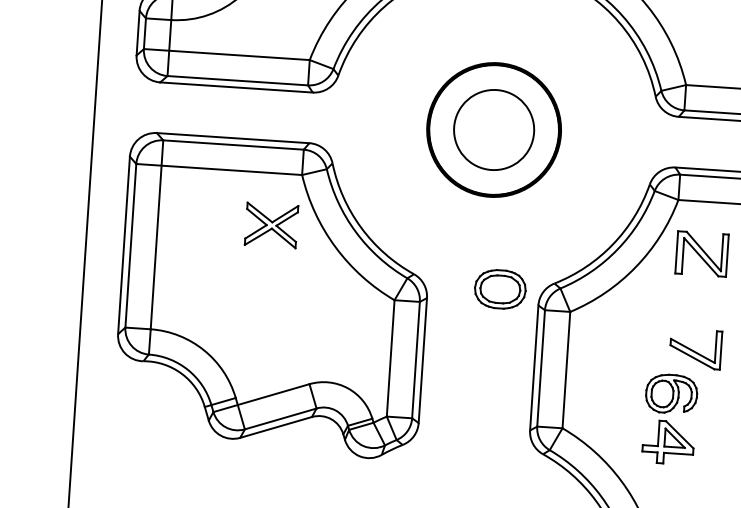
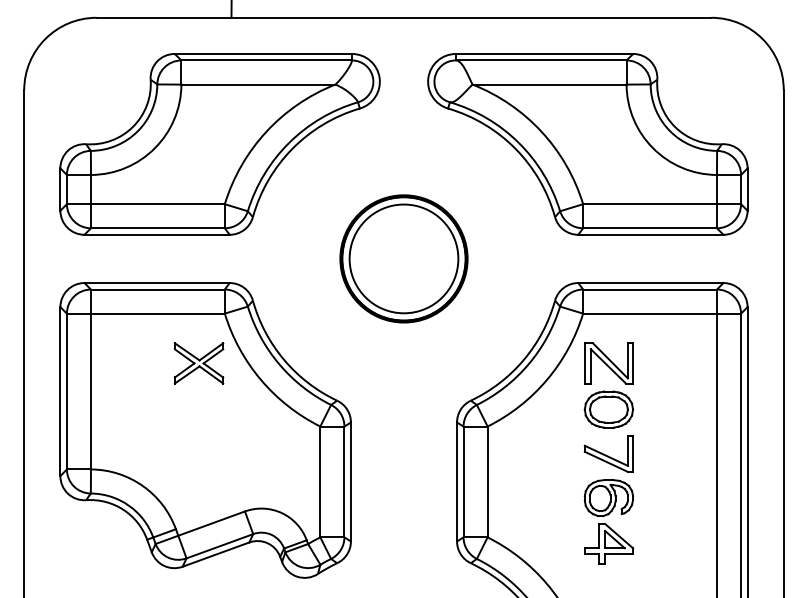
circle: (493, 129) -> (403, 258), size x1.43
part: (499, 289) -> (608, 409), moved
part: (669, 418) -> (608, 521), moved

